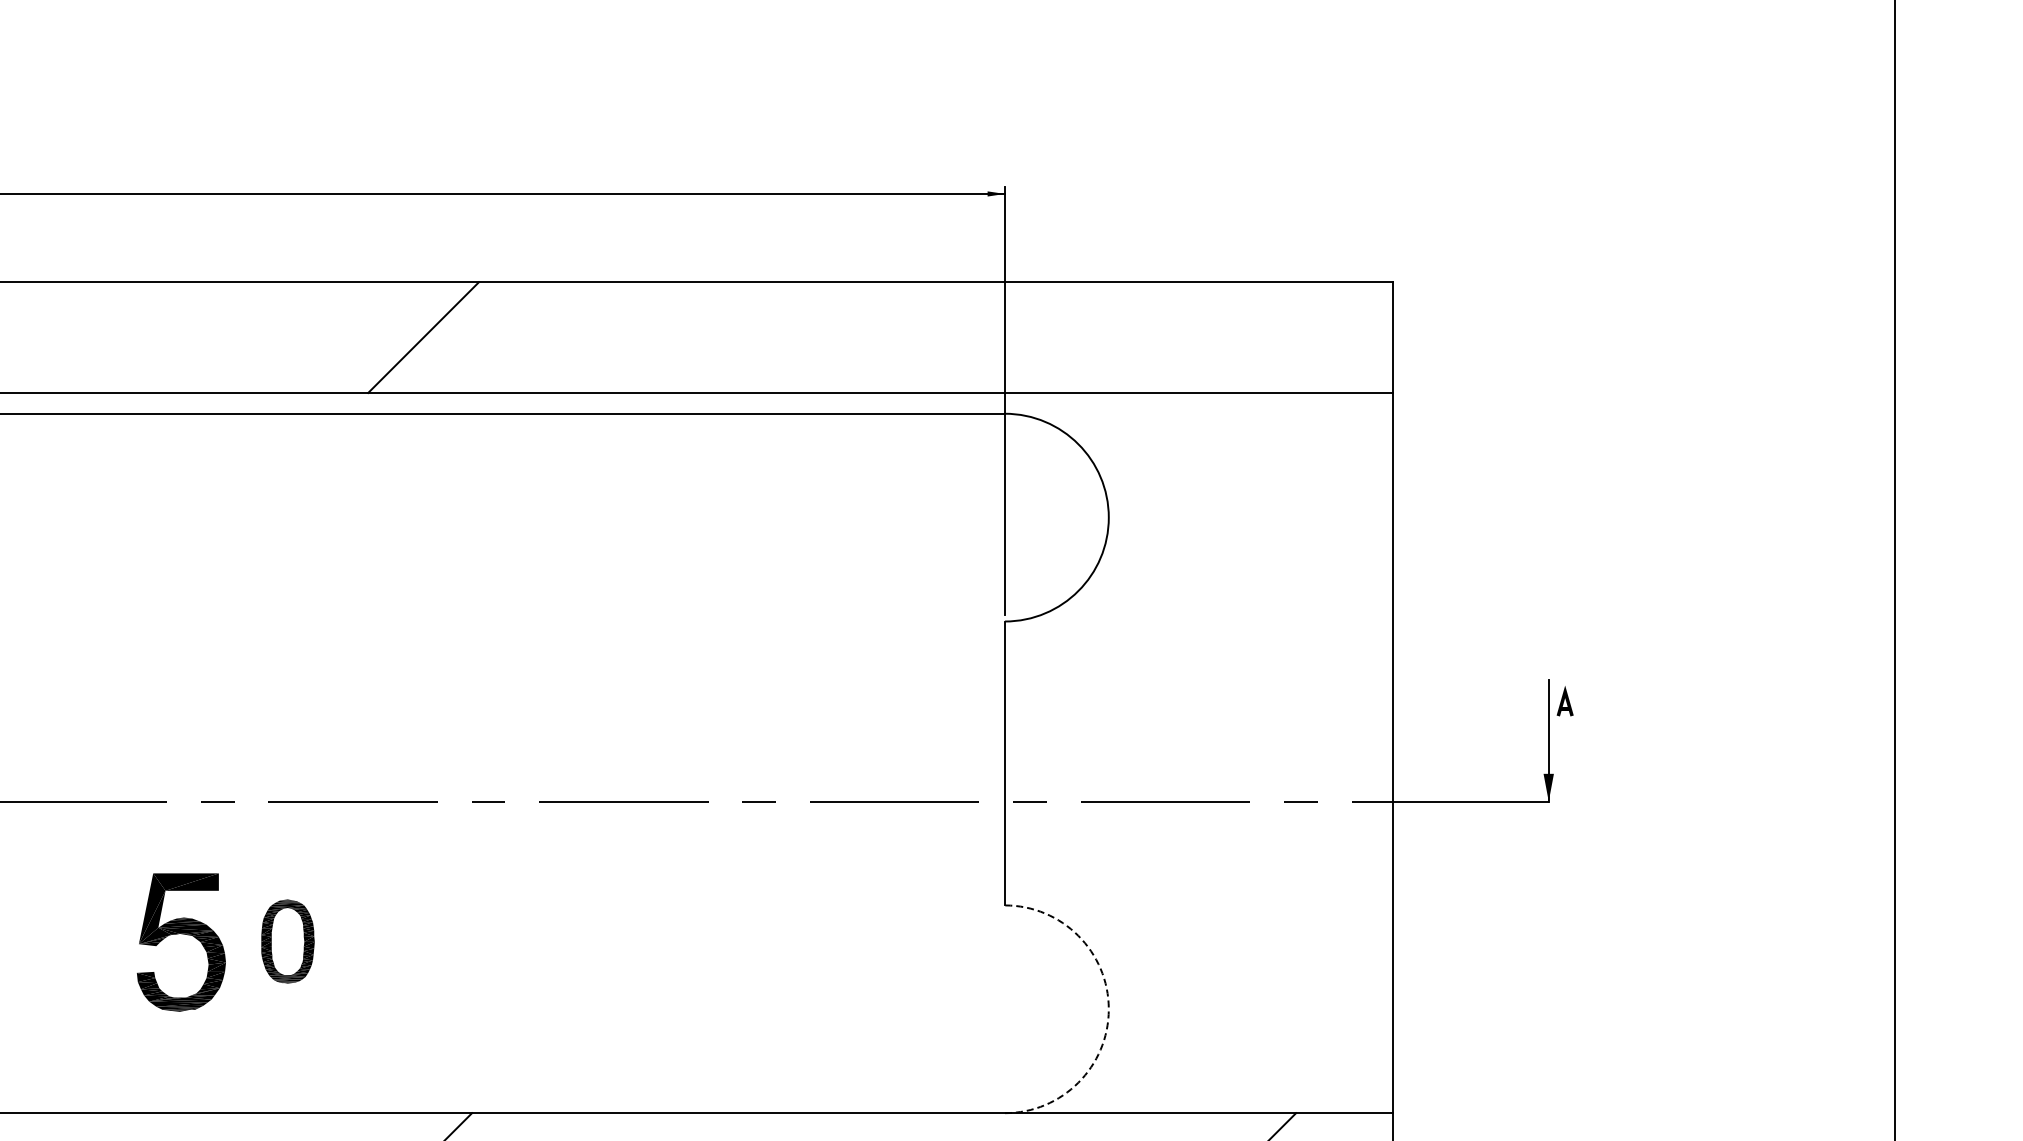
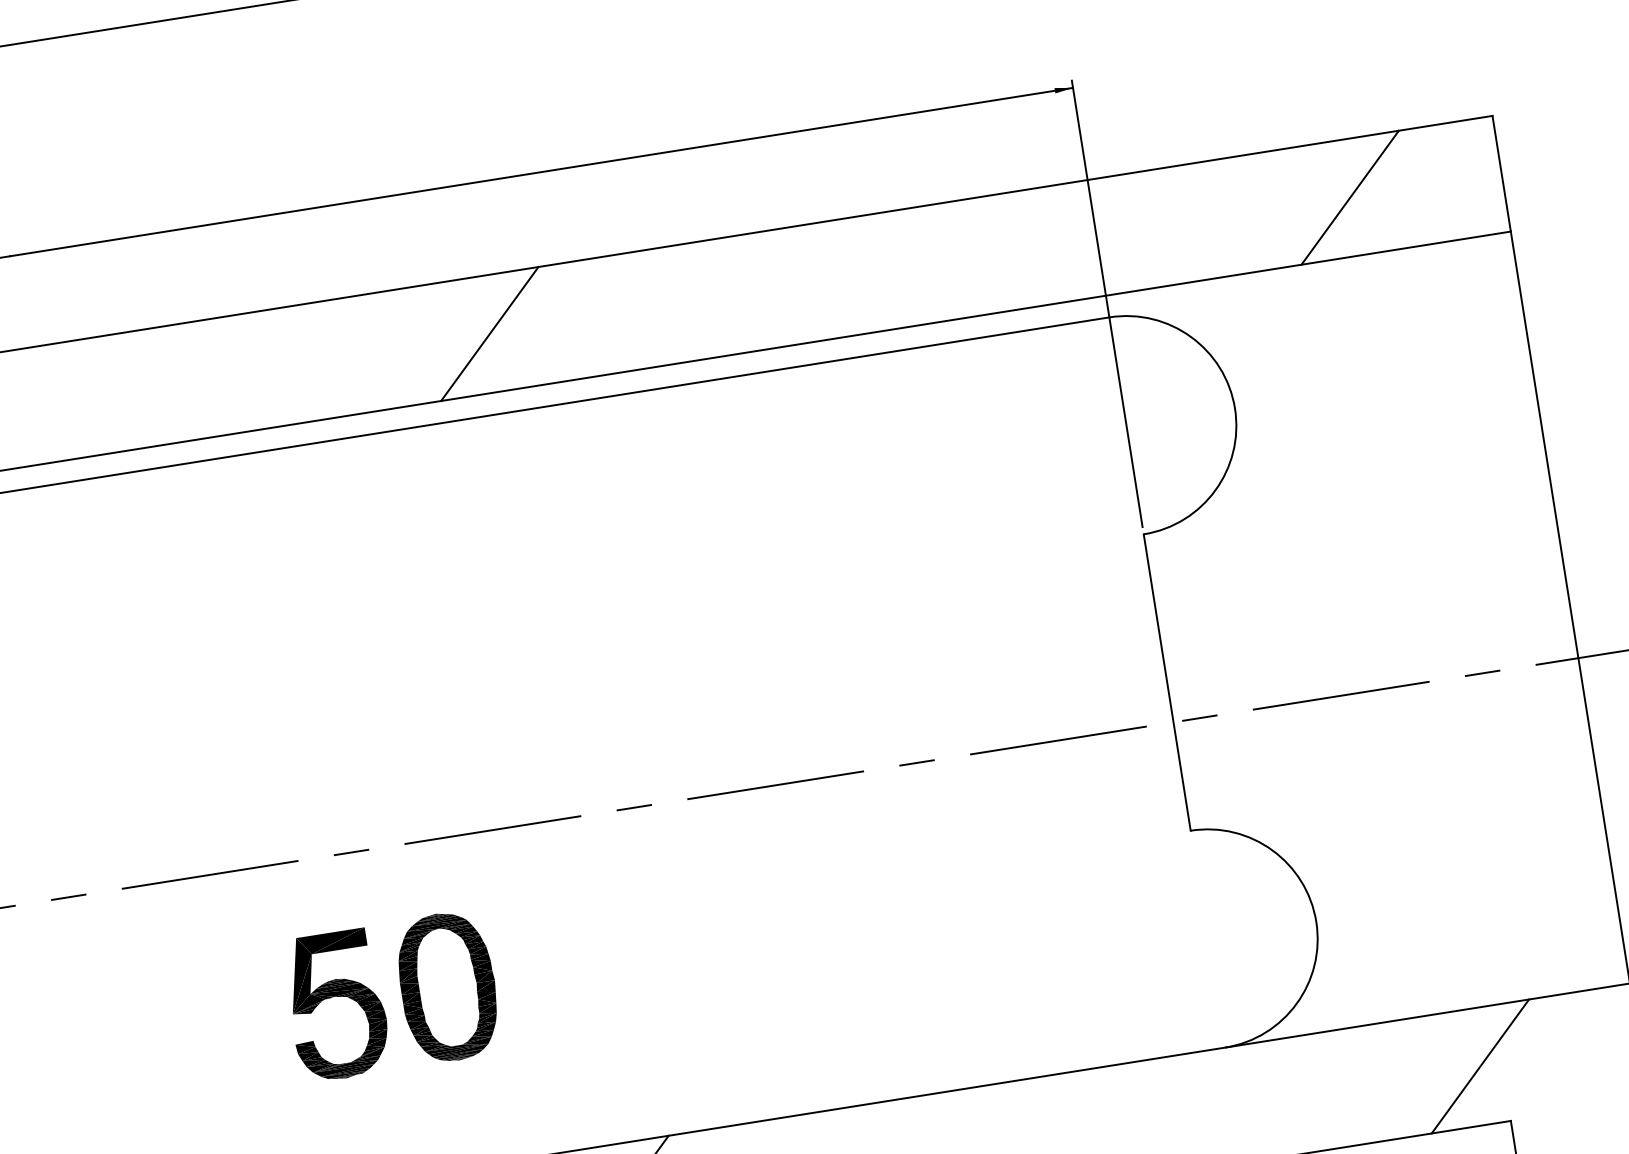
line: (1247, 337) -> (1350, 197), added
part: (287, 941) -> (447, 987), size x1.67
arc: (1108, 1009) -> (1316, 922), dashed -> solid

